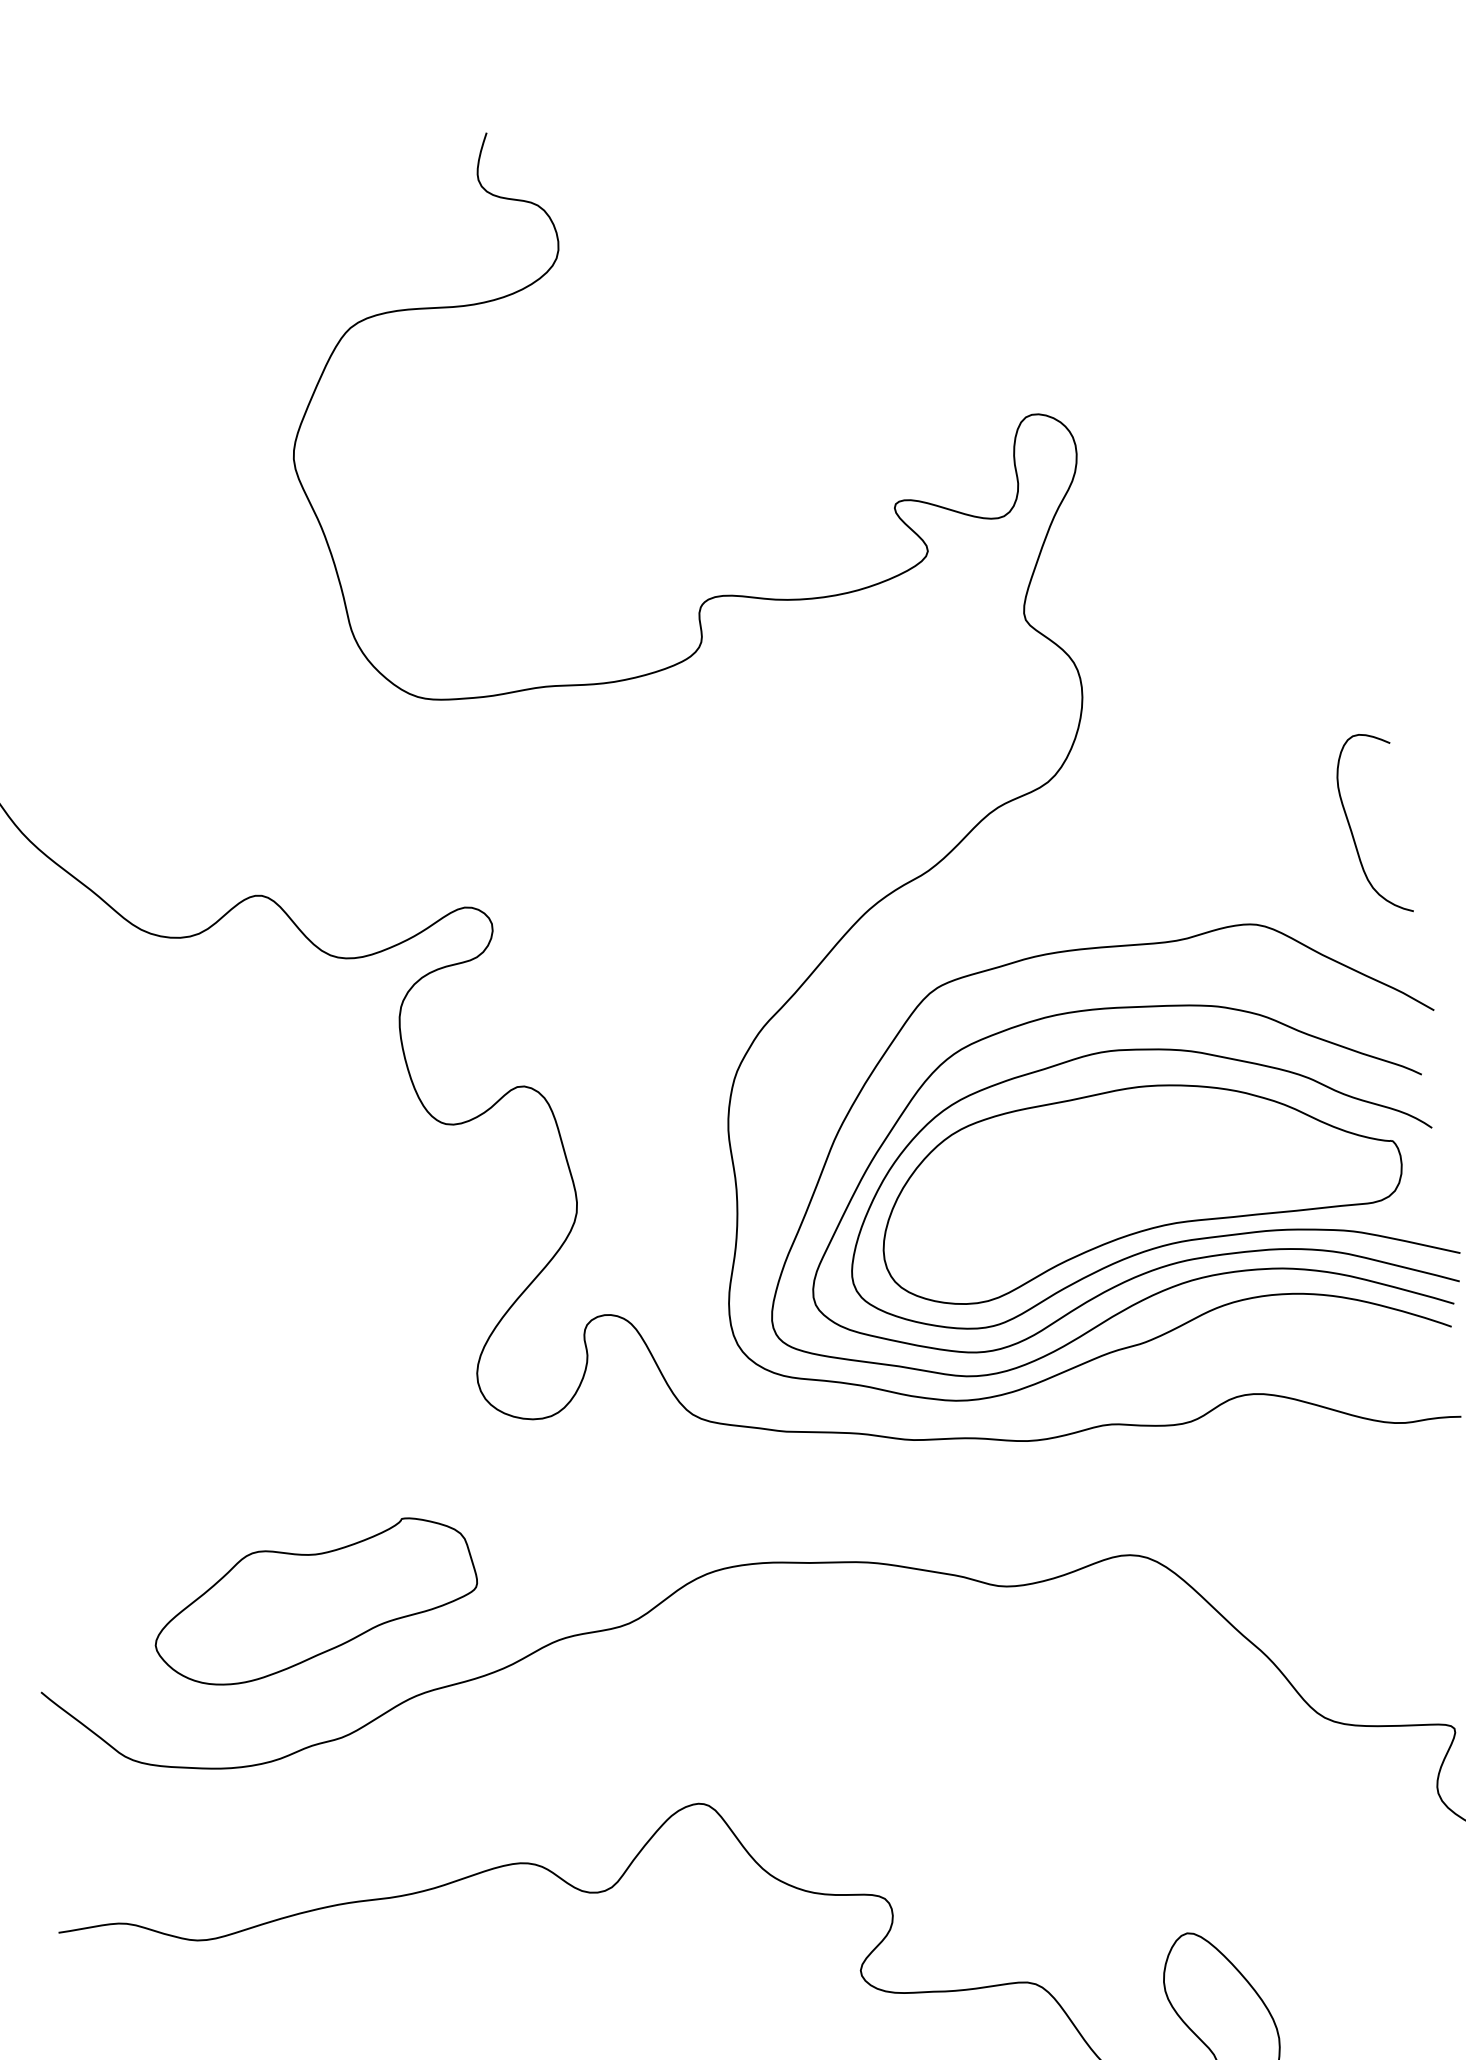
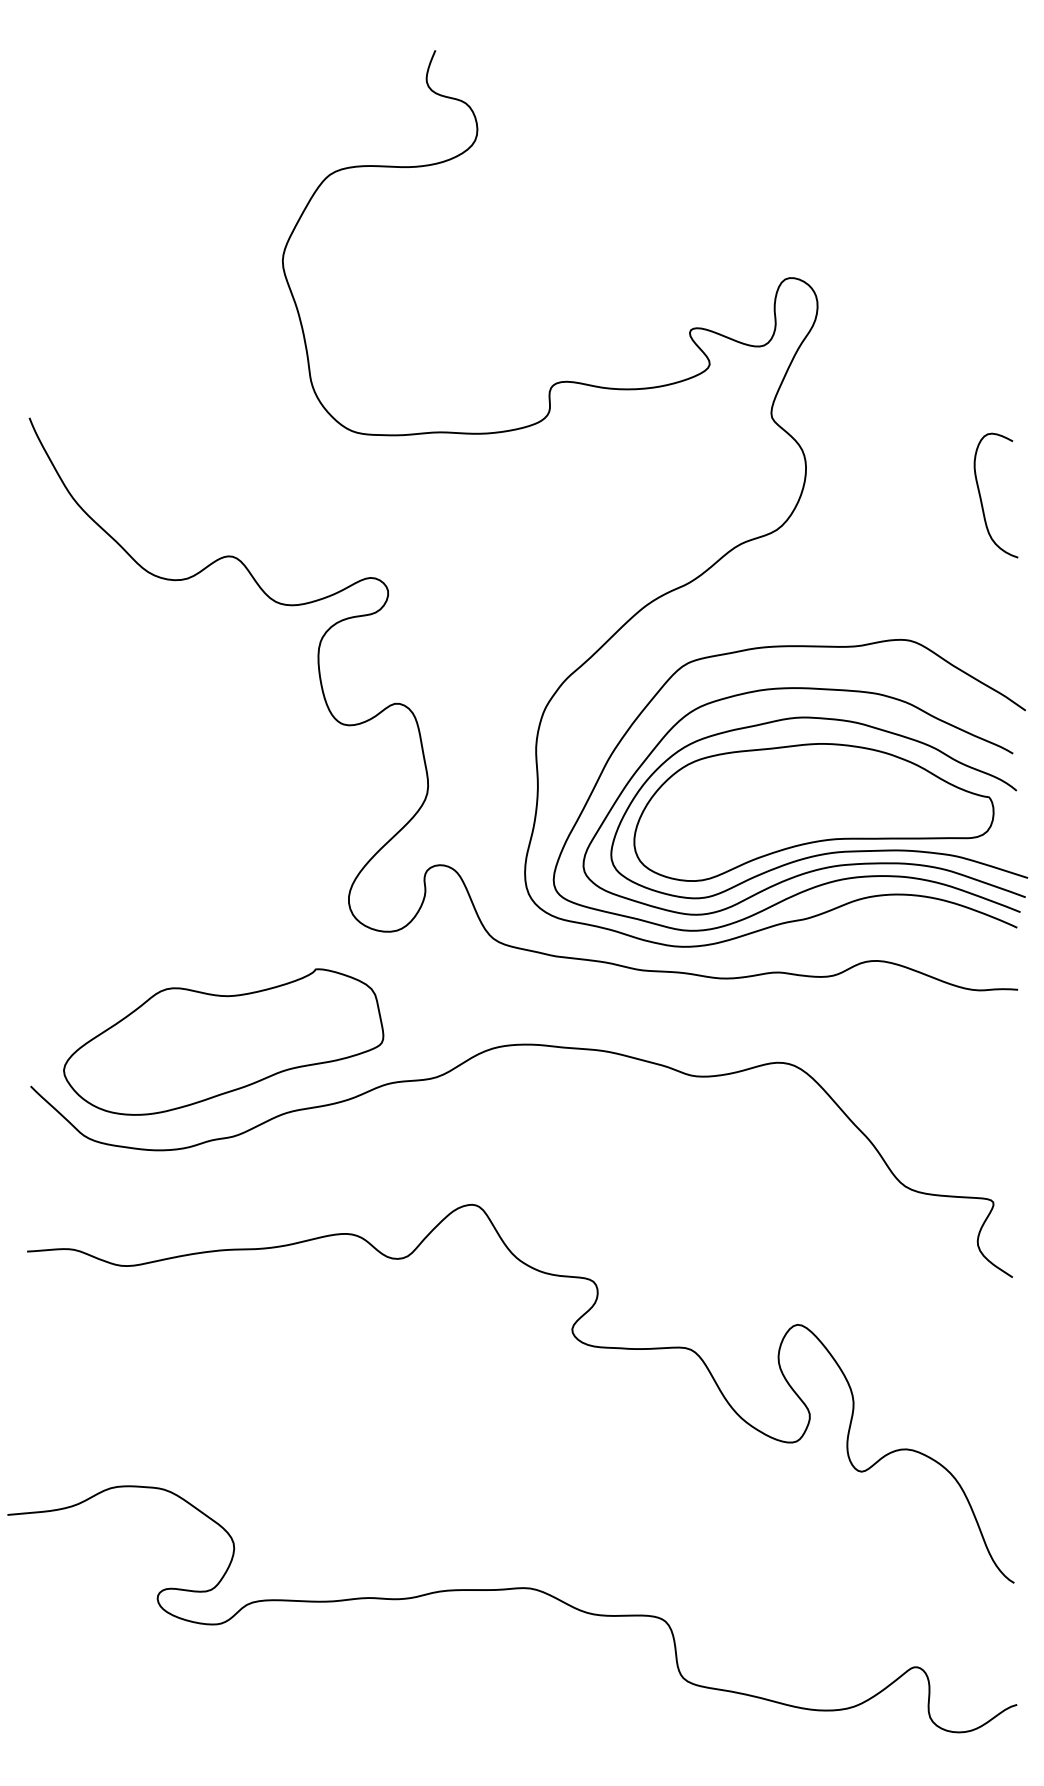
curve: (1352, 827) -> (981, 496), moved
part: (314, 1600) -> (223, 1041), size x1.43

